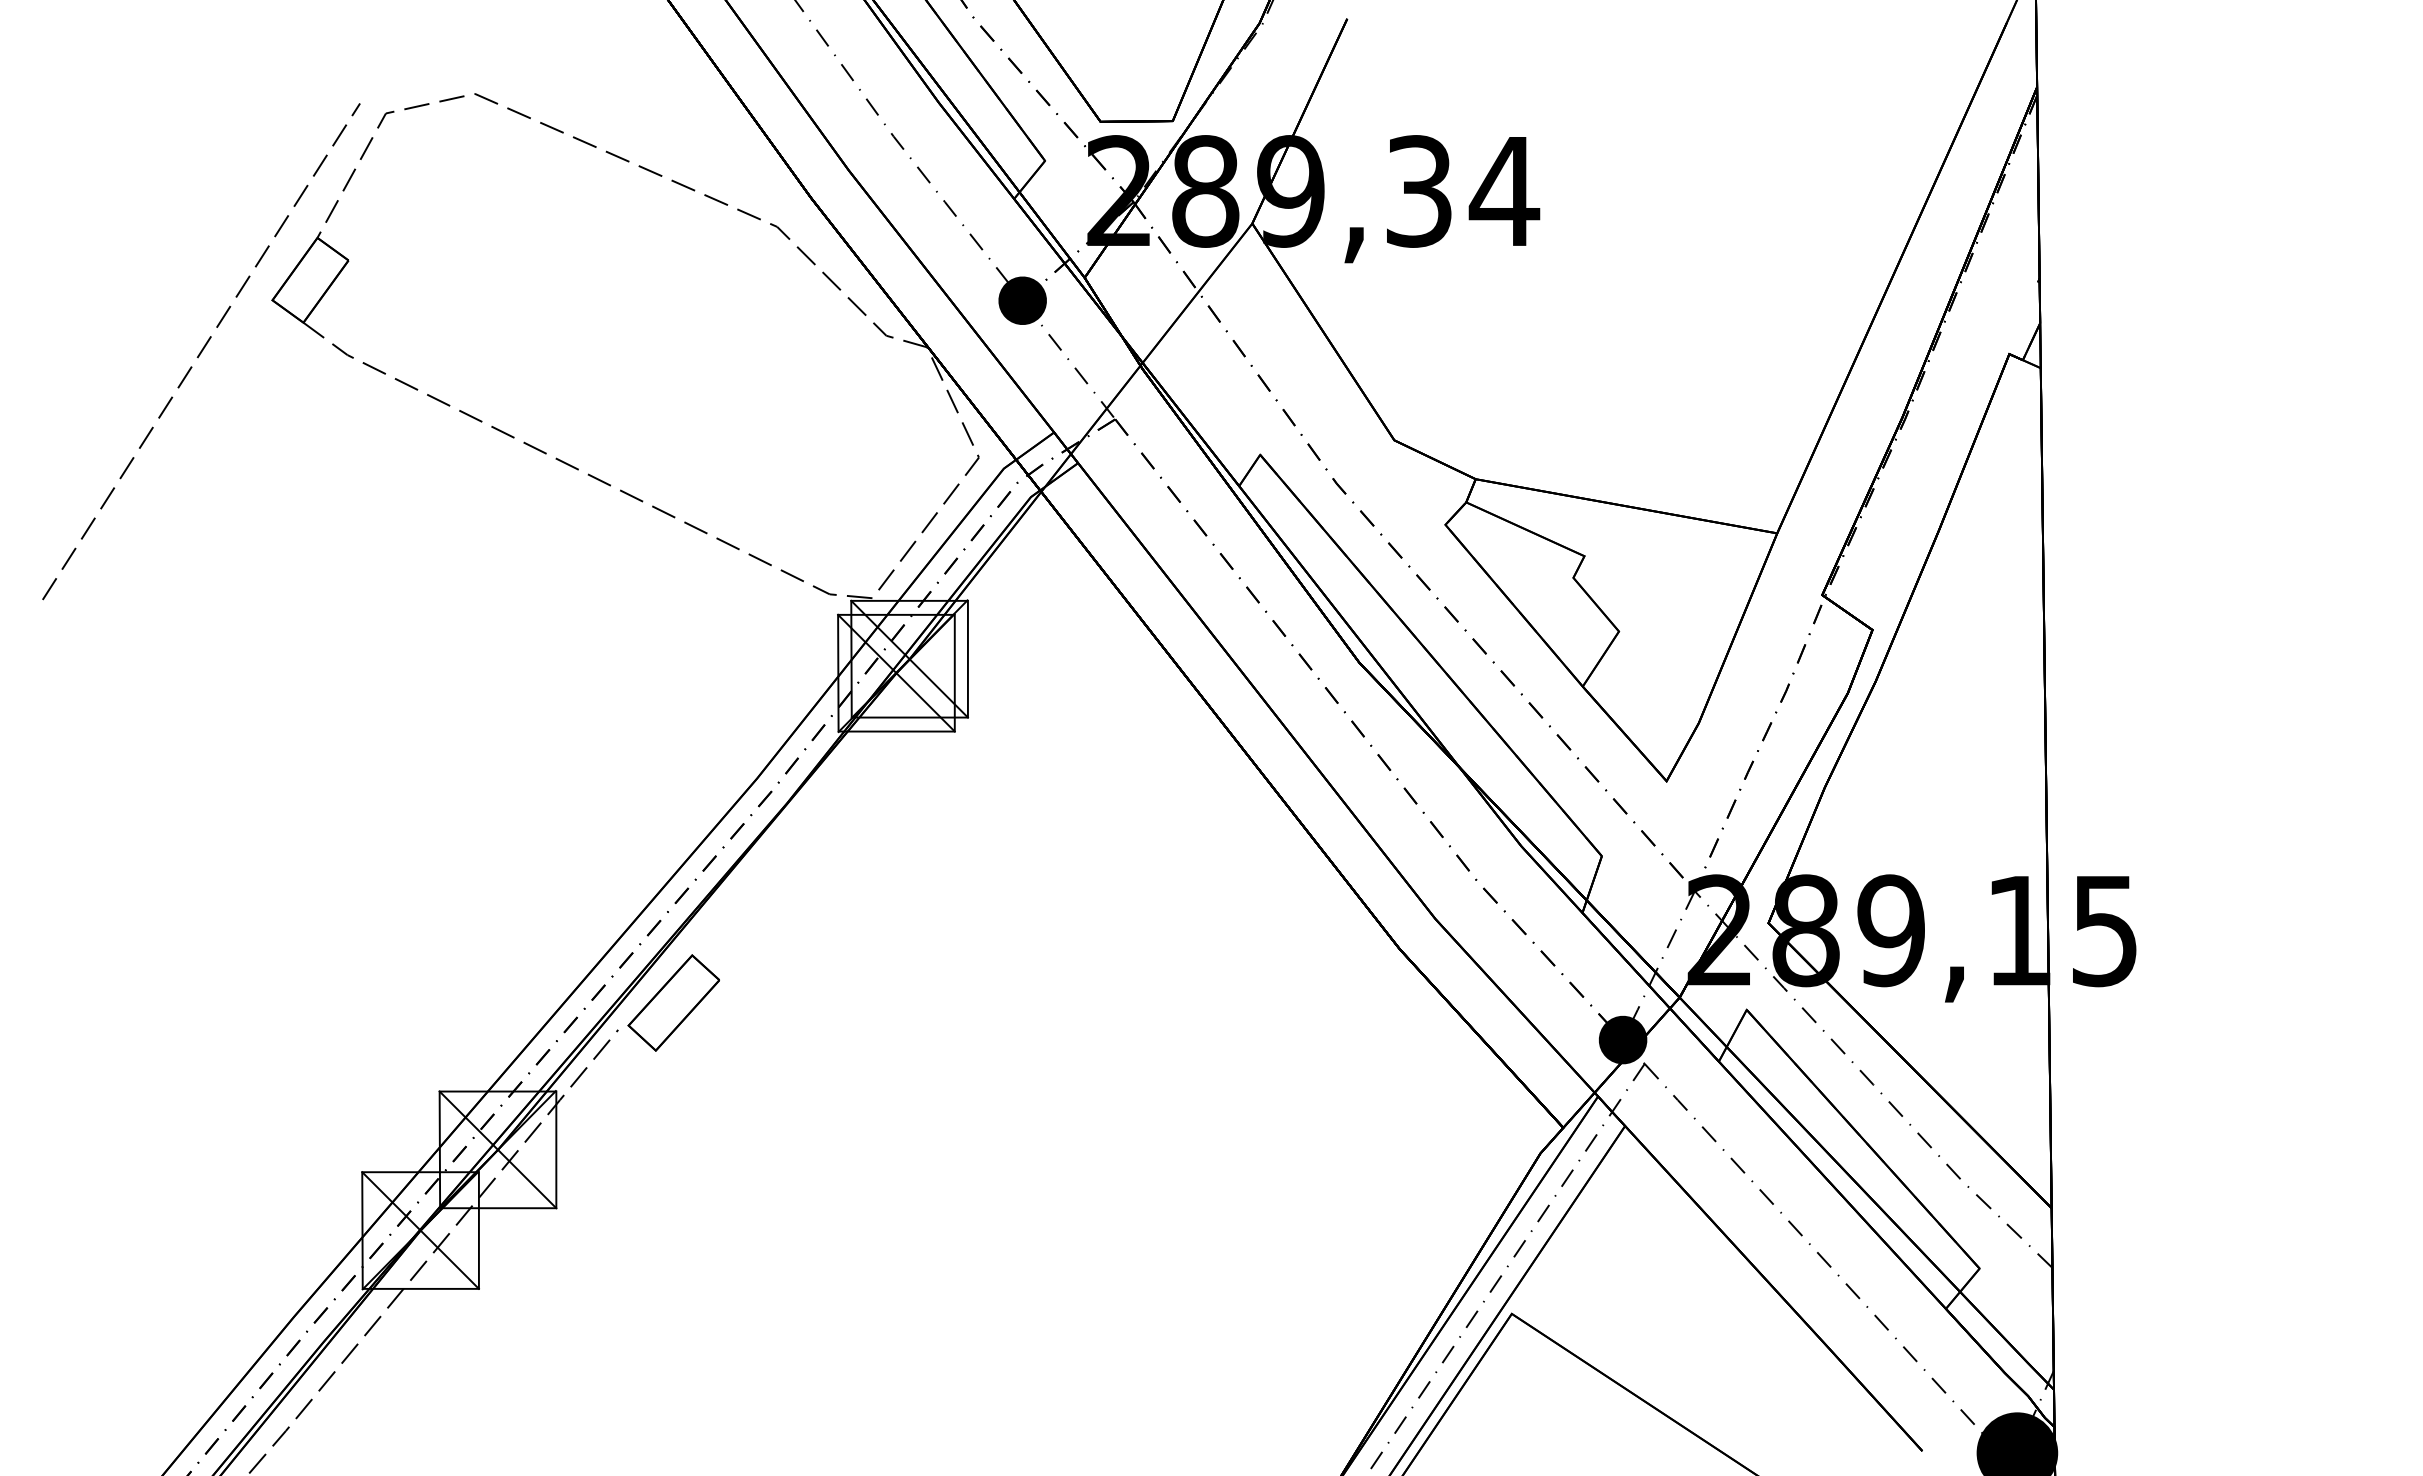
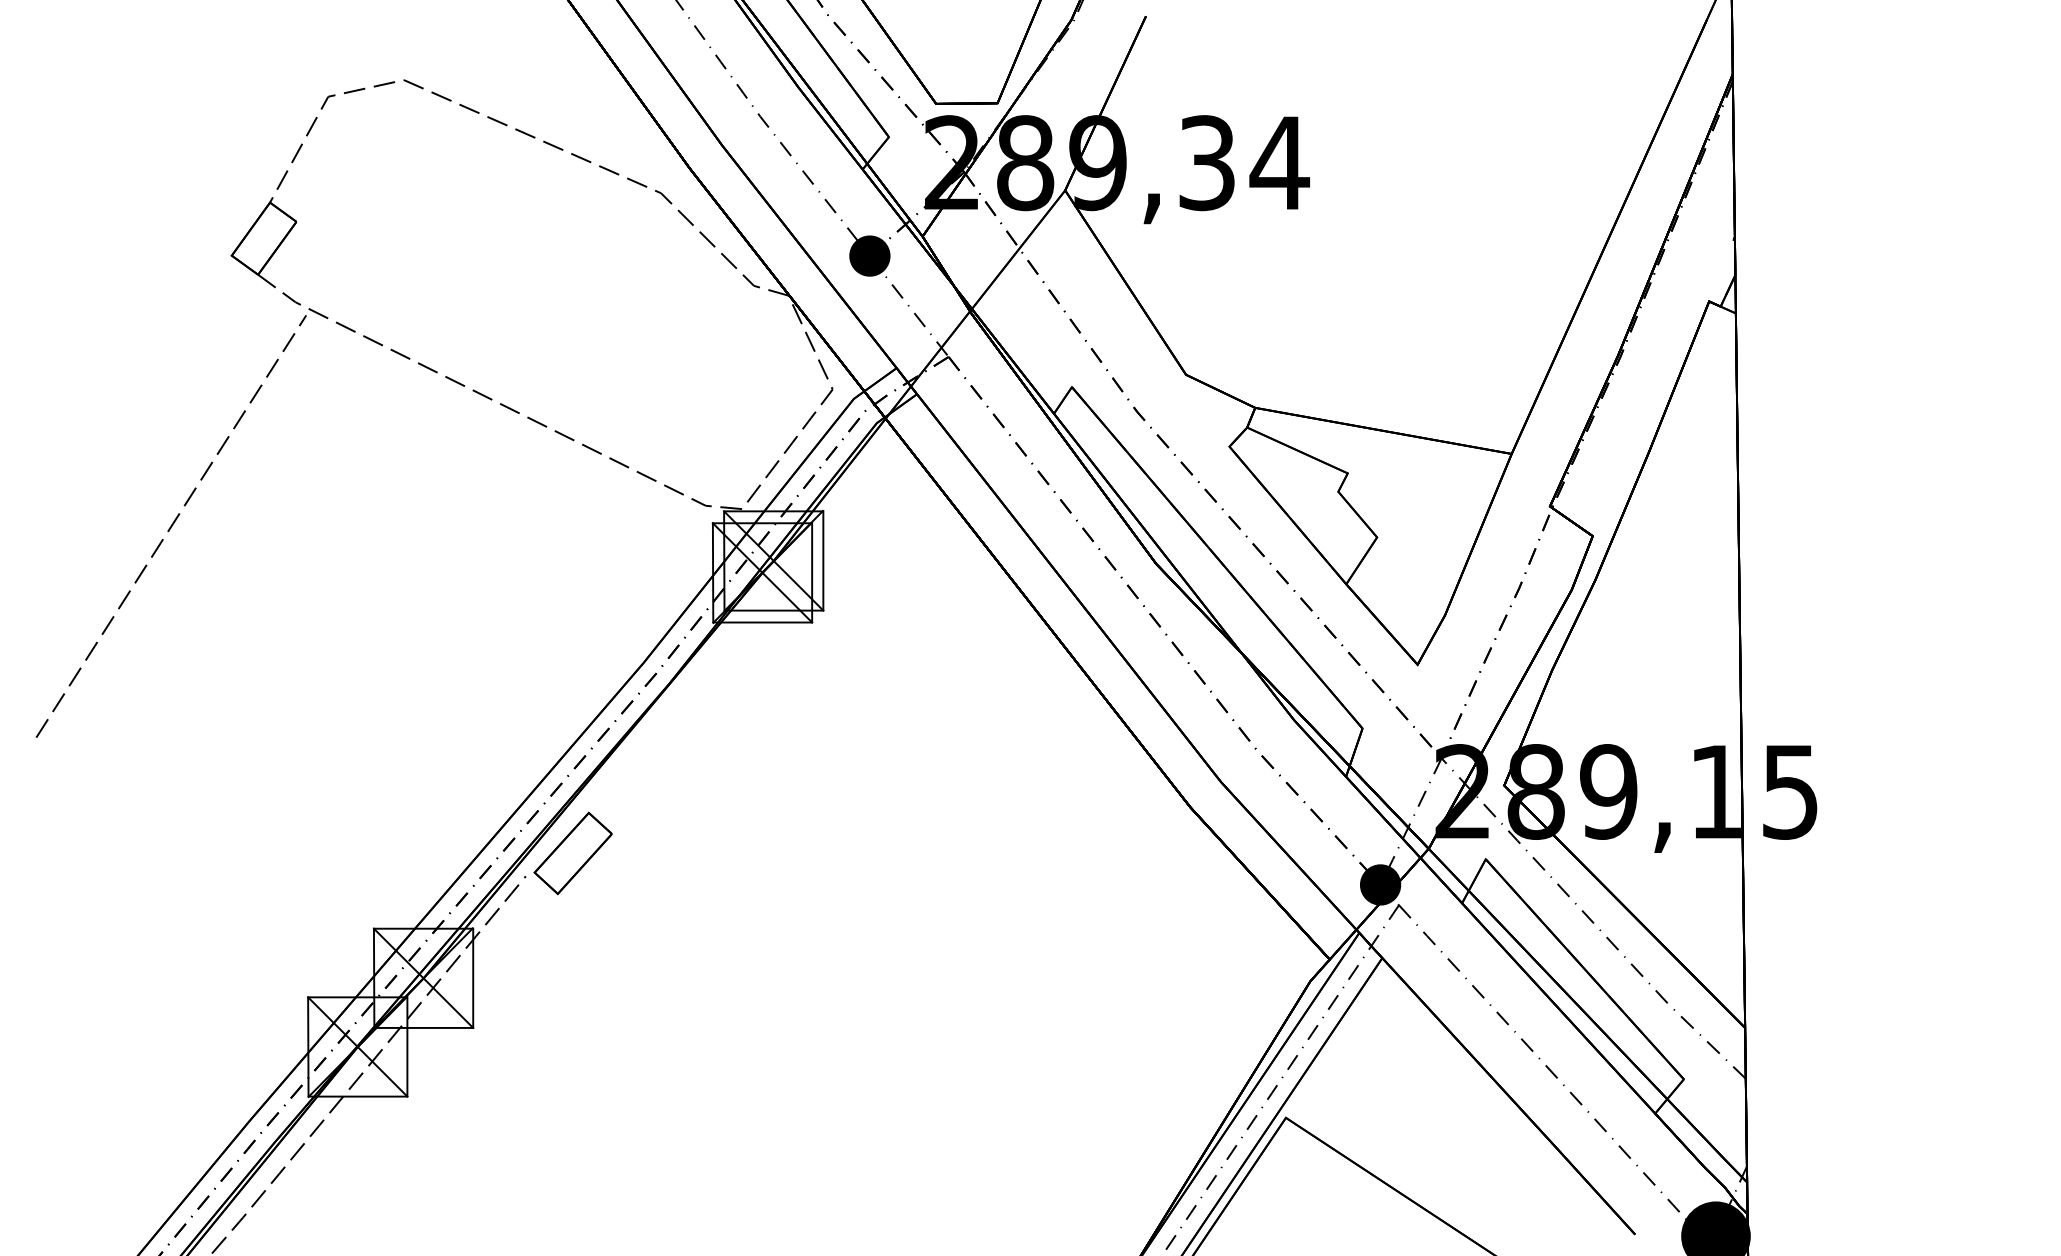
line: (201, 351) -> (171, 526), moved

